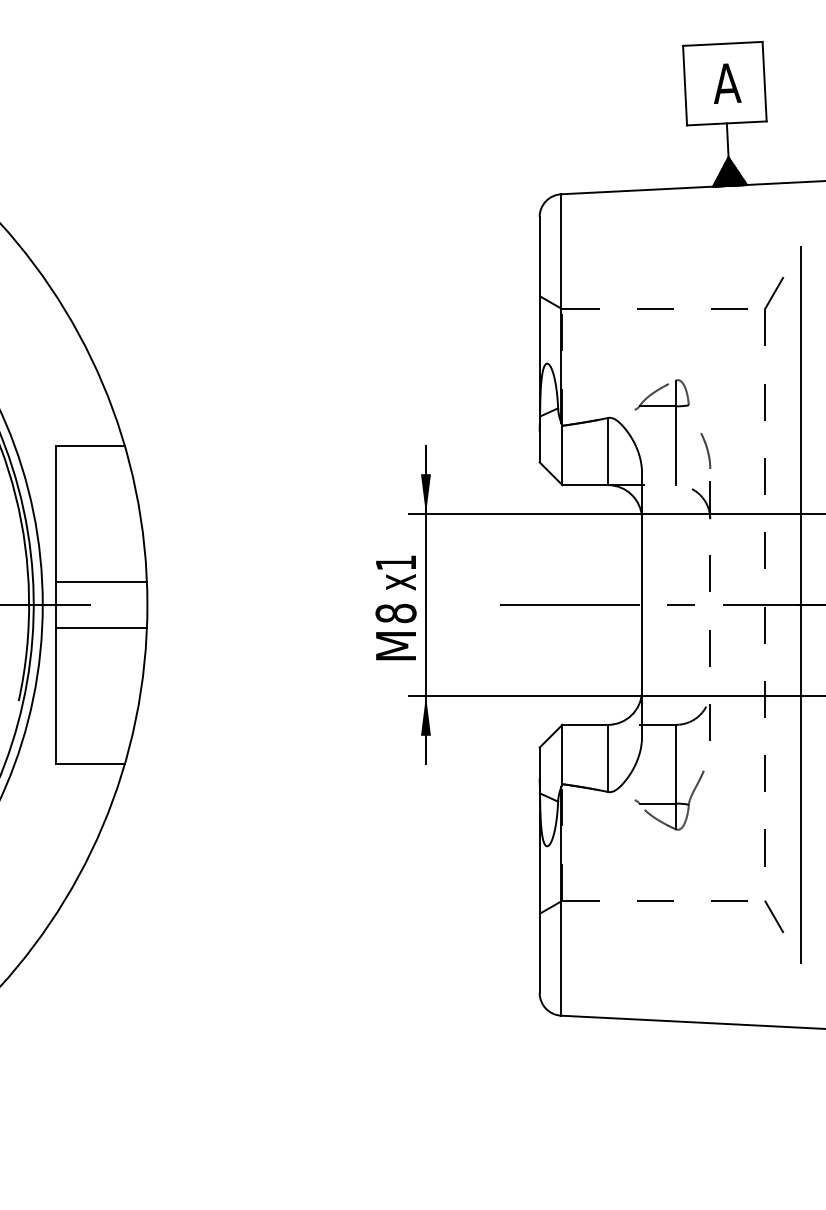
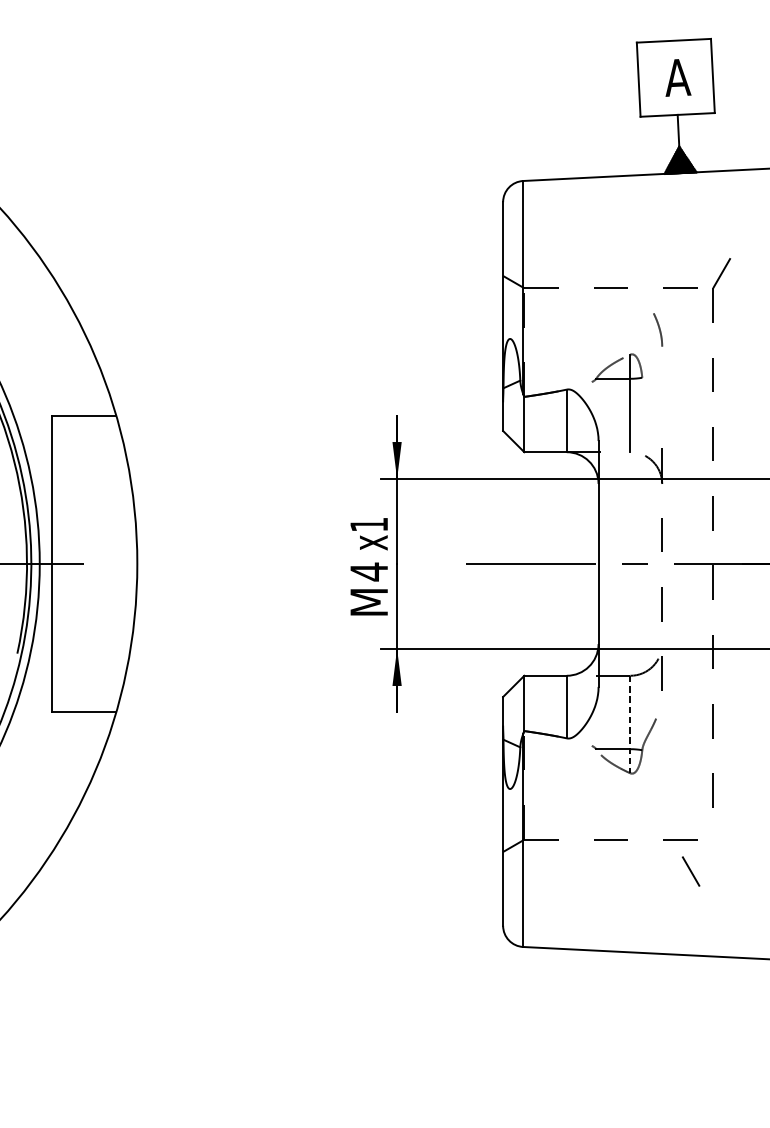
curve: (706, 450) -> (658, 329), moved
line: (101, 582) -> (94, 543), removed
line: (801, 604) -> (747, 563), removed
text: (395, 613) -> (368, 571), 8 -> 4
line: (101, 627) -> (94, 584), removed
line: (676, 777) -> (630, 724), solid -> dashed
line: (774, 916) -> (691, 871), moved

